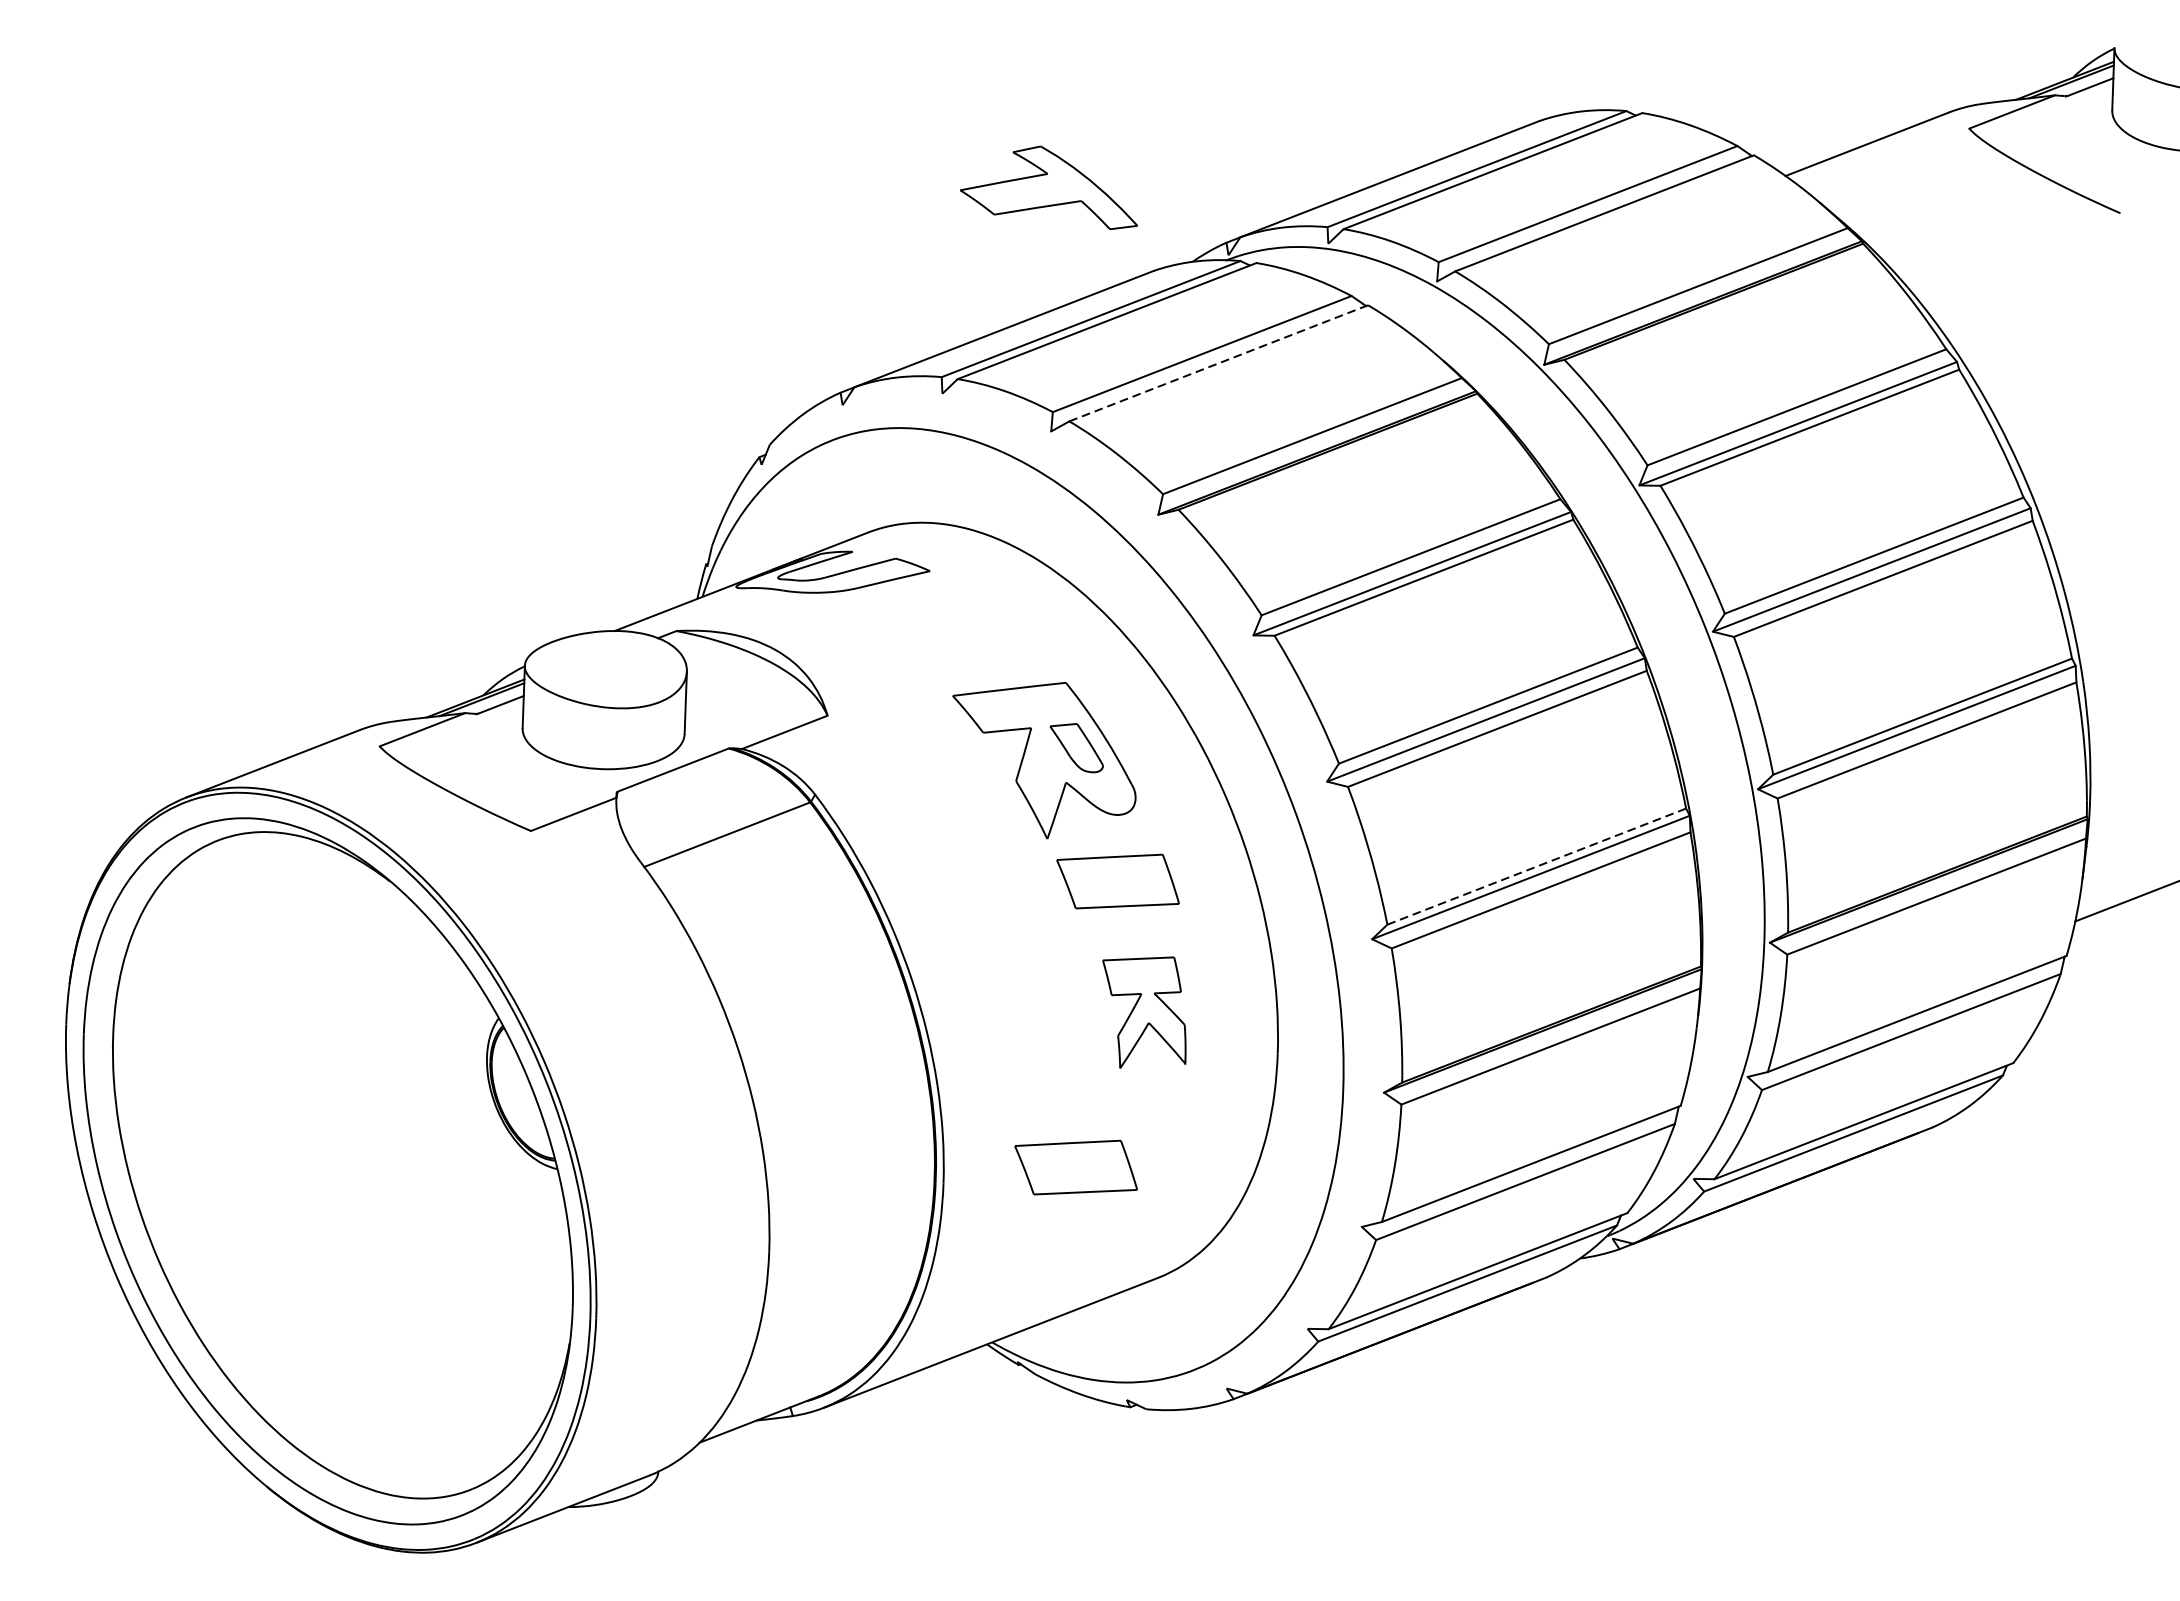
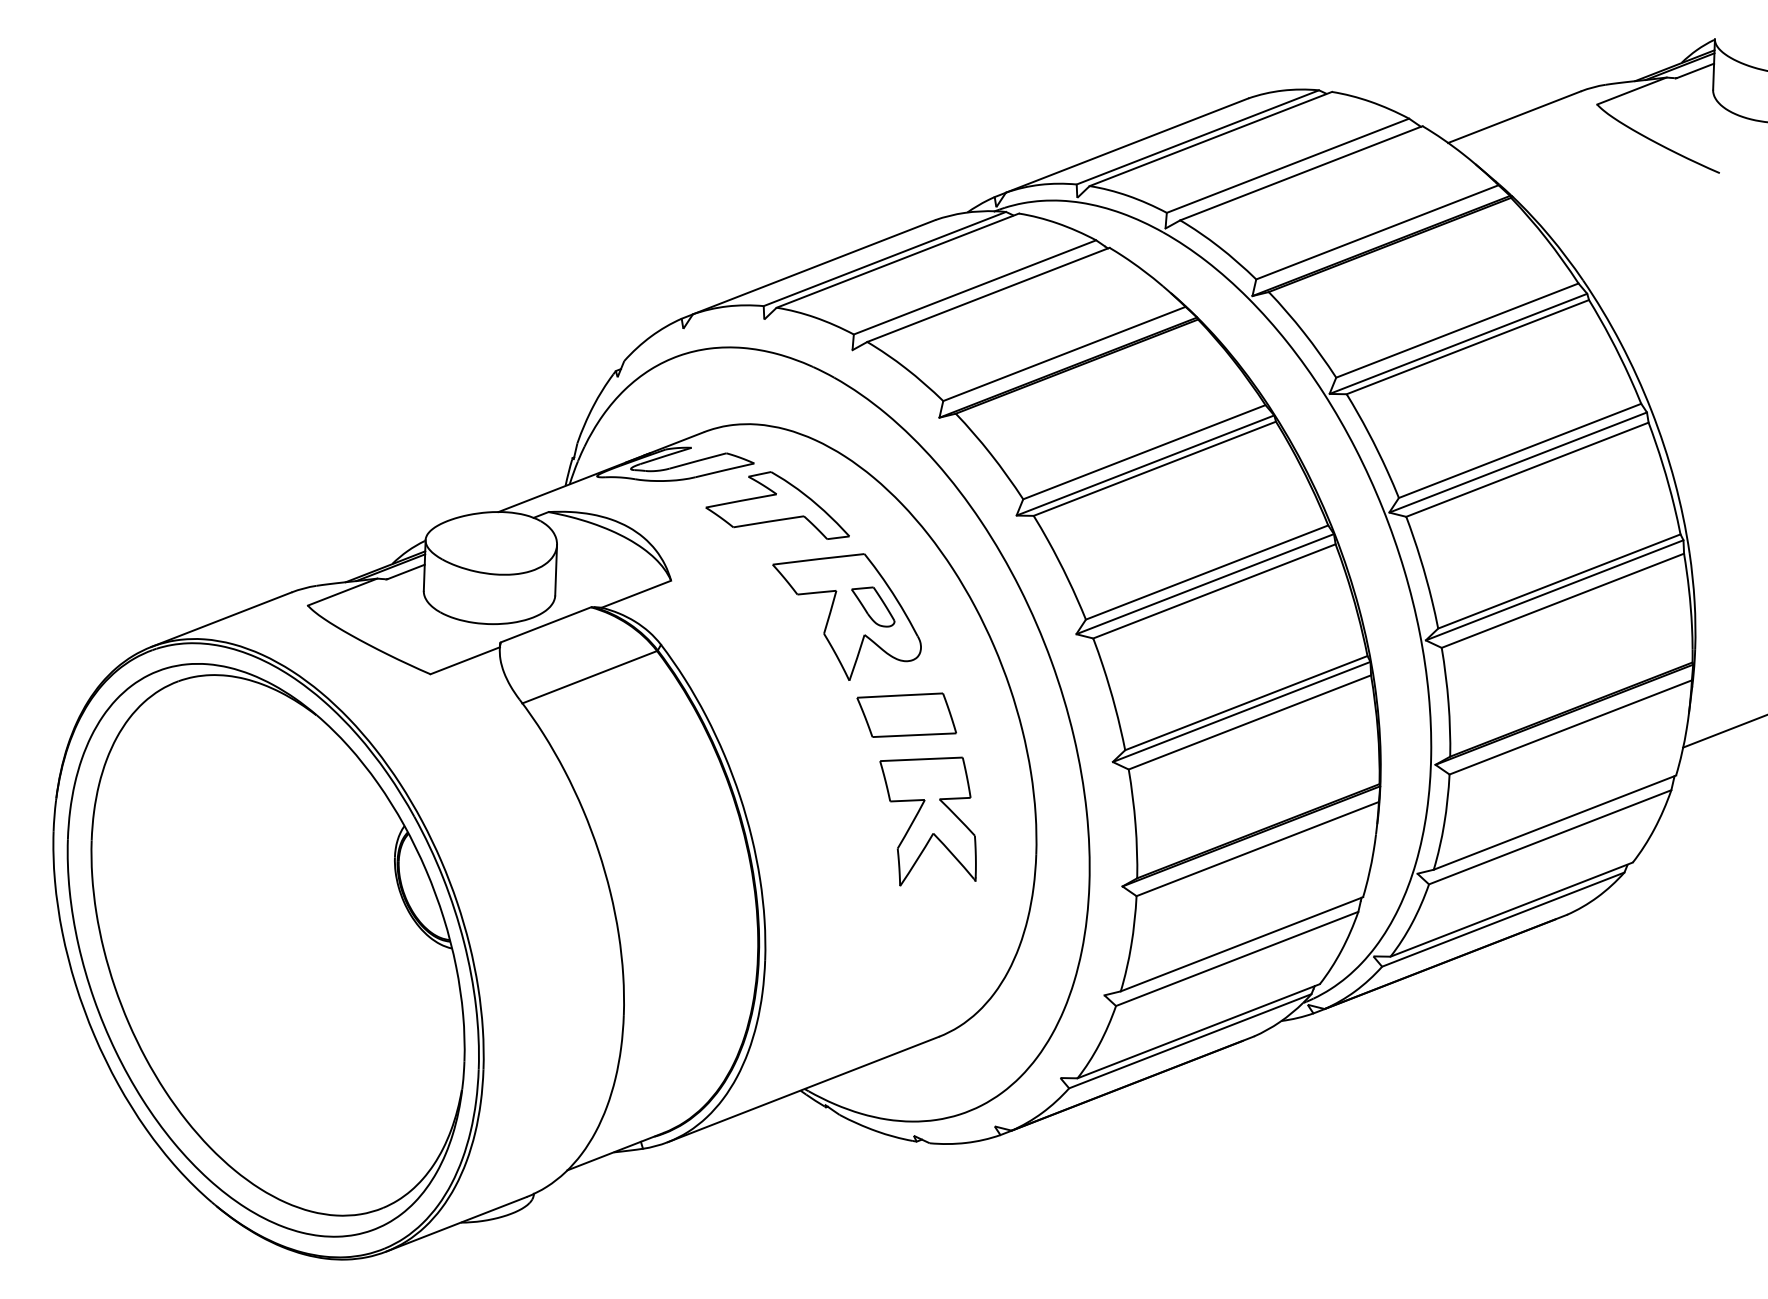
part: (1048, 187) -> (777, 505), moved
line: (1218, 362) -> (988, 294), dashed -> solid
line: (1536, 867) -> (1246, 703), dashed -> solid
part: (1143, 1012) -> (927, 821), size x1.43
part: (1075, 1166) -> (872, 946), removed

